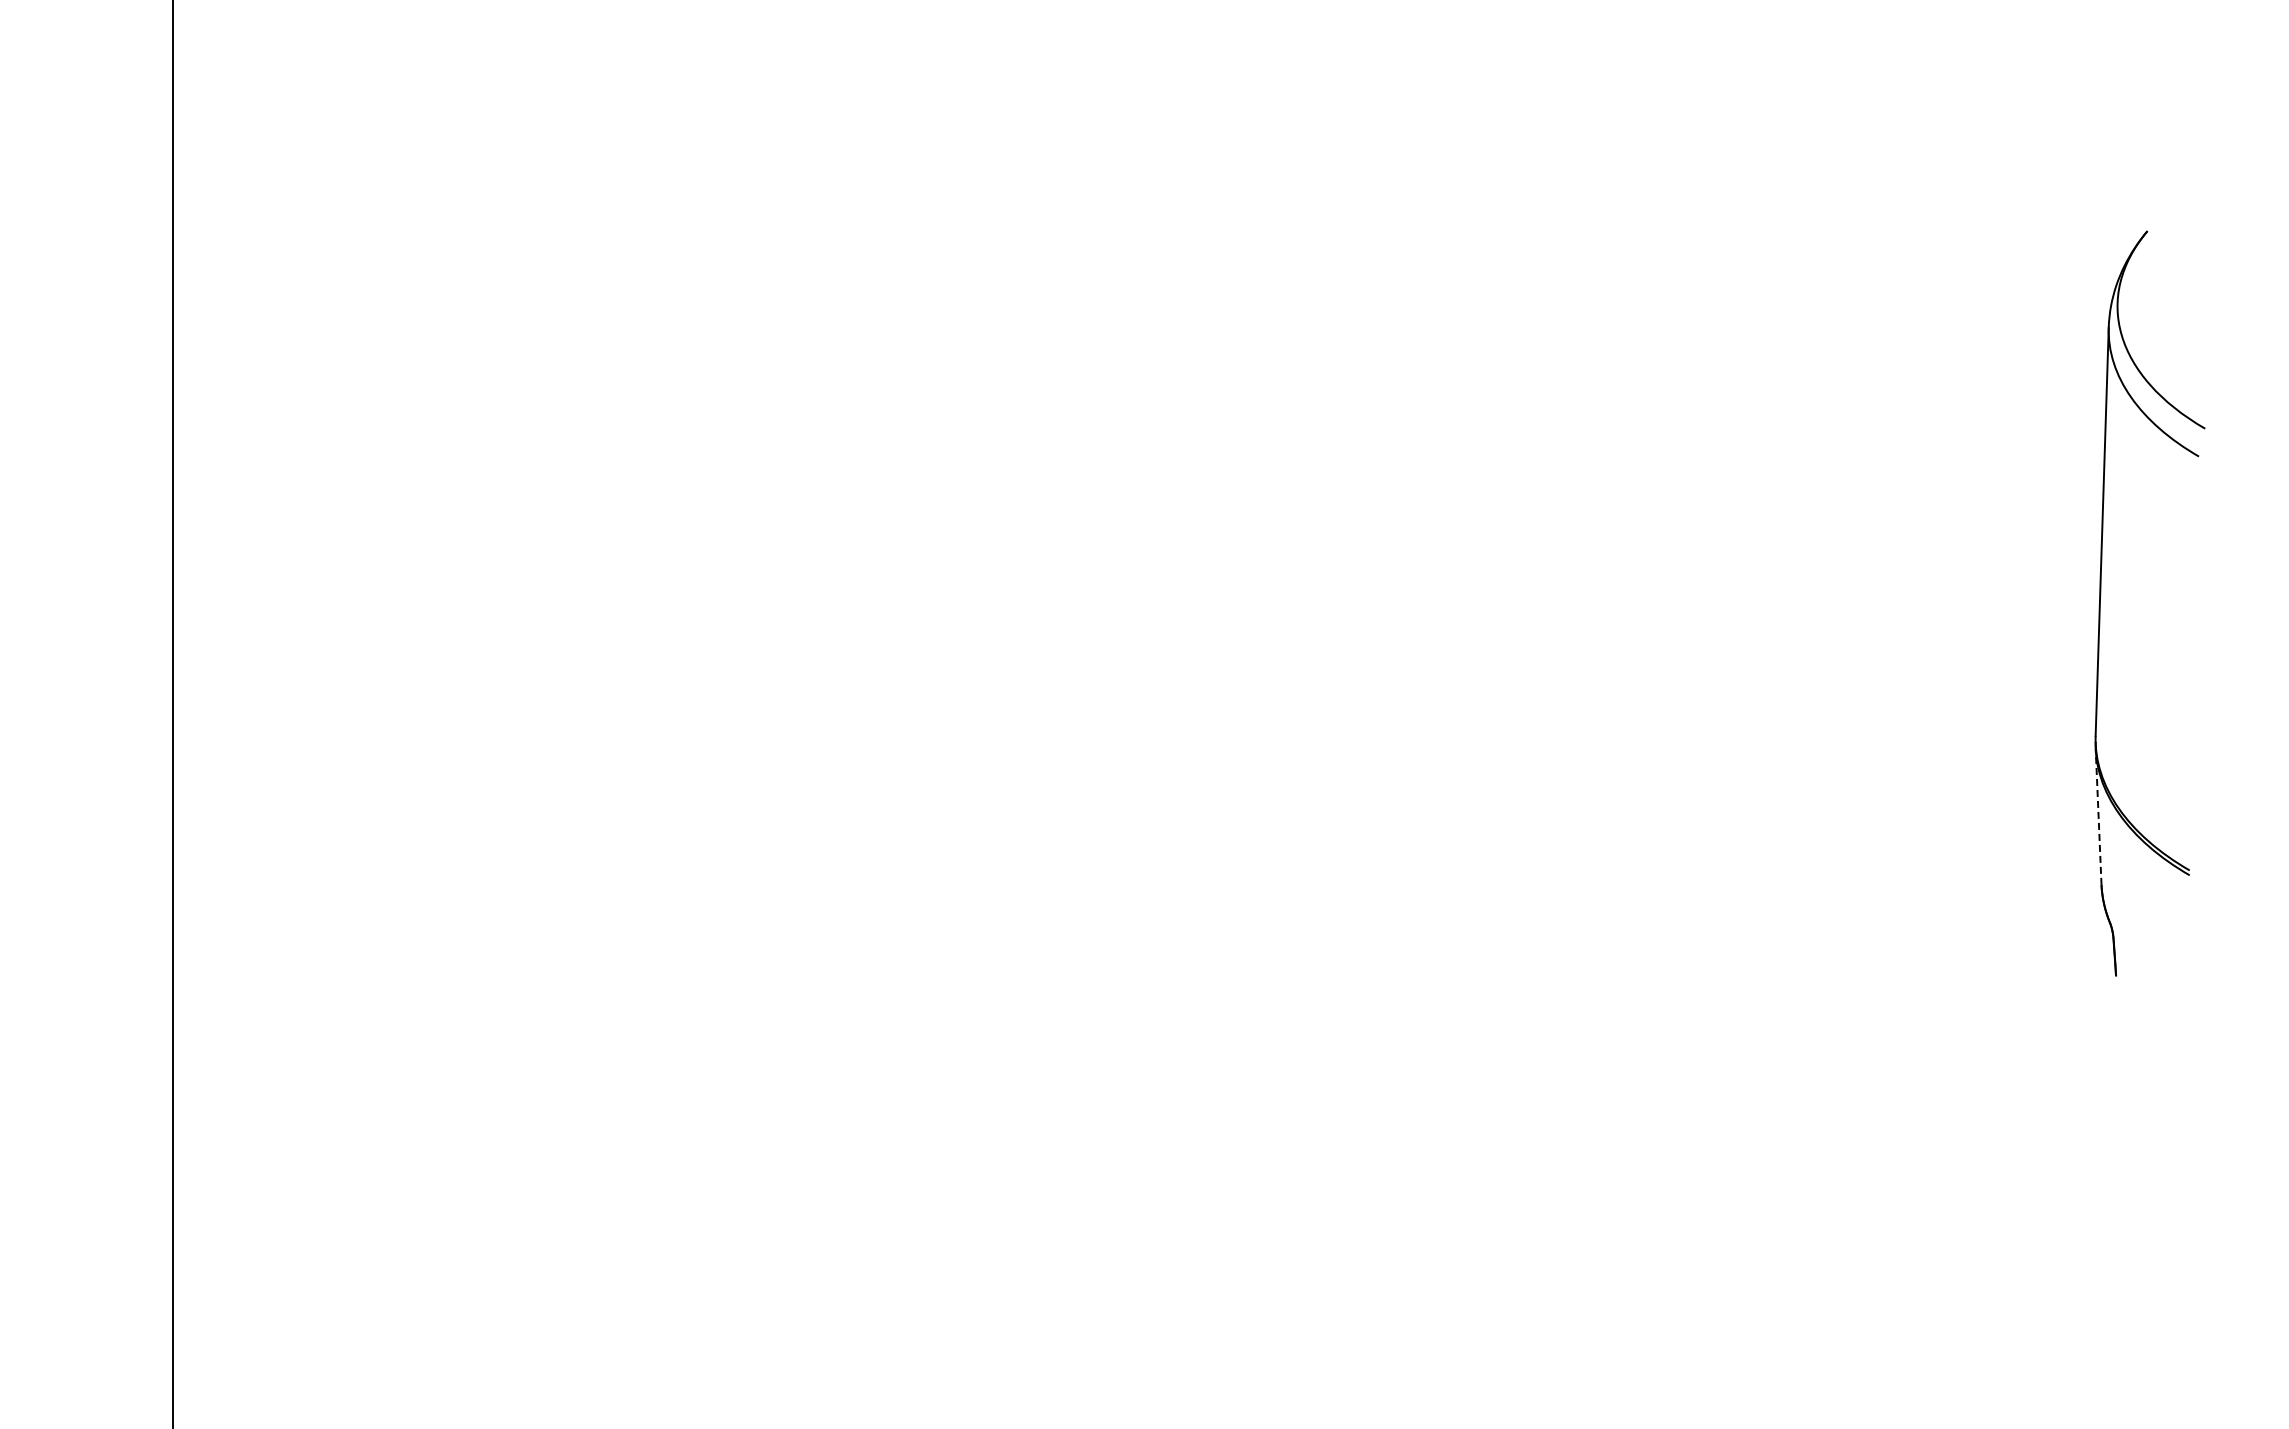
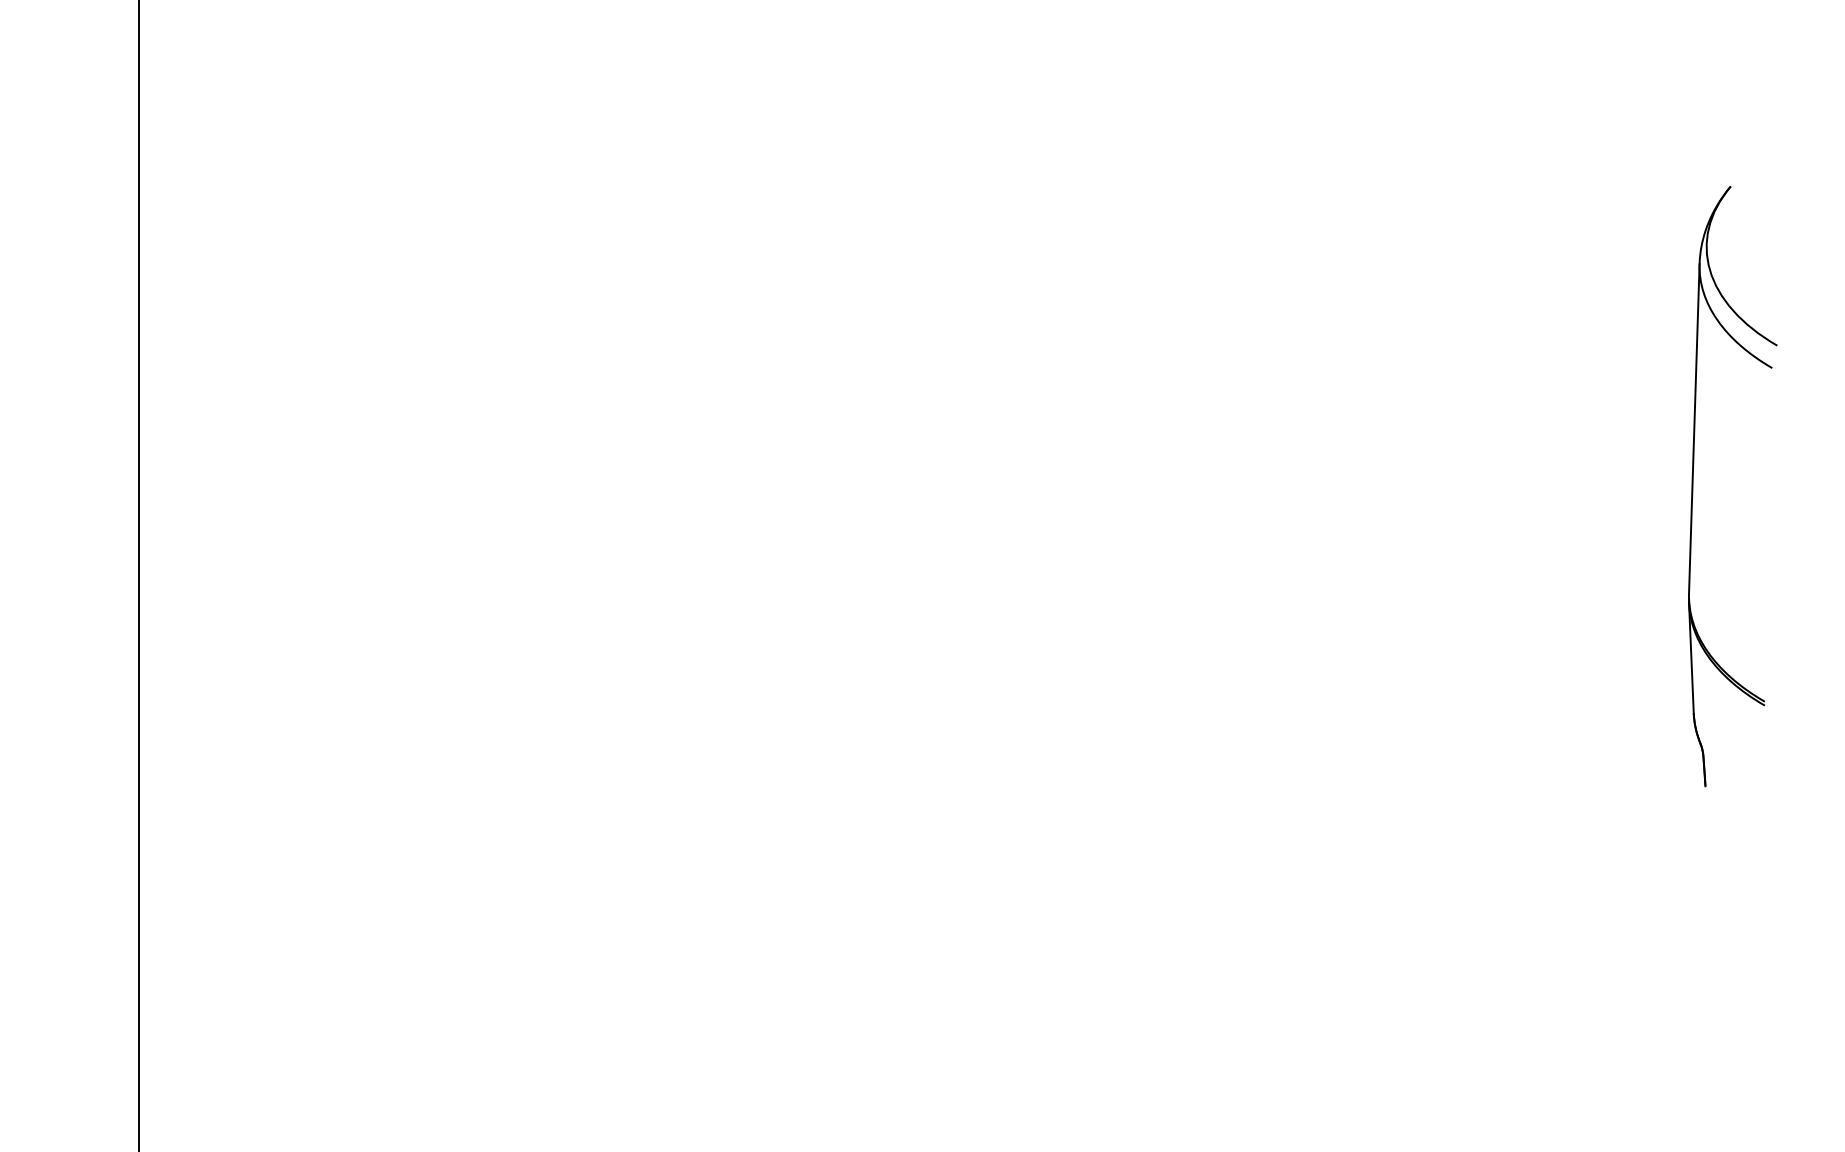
line: (2098, 816) -> (1691, 658), dashed -> solid

